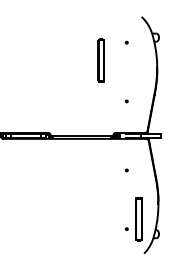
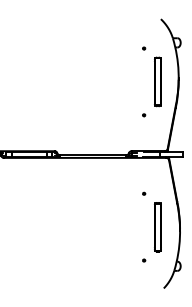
part: (100, 60) -> (157, 81), moved
part: (138, 219) -> (157, 227), moved

